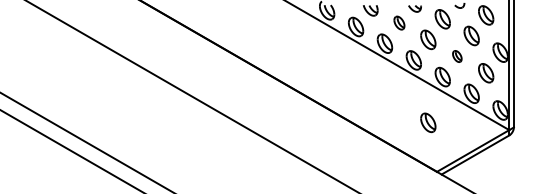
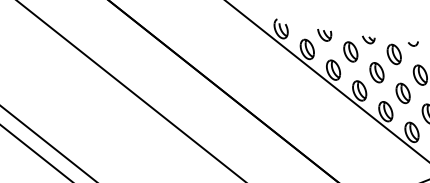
part: (399, 22) -> (350, 51), size x1.43
part: (457, 56) -> (403, 93), size x1.67
part: (428, 122) -> (365, 154), removed

